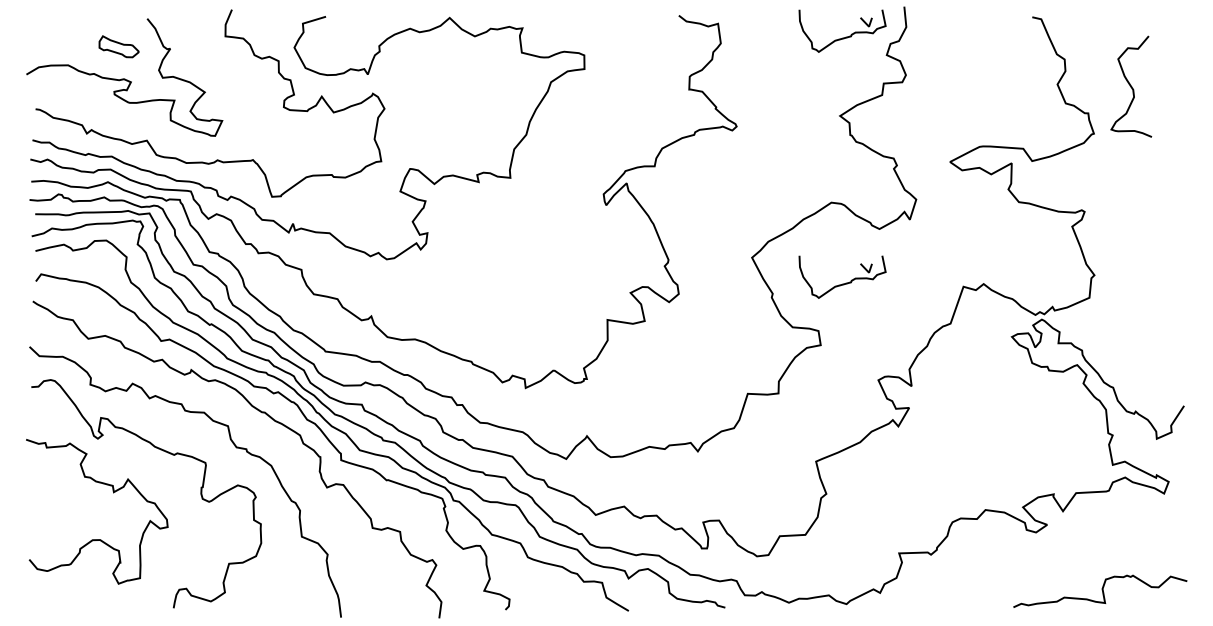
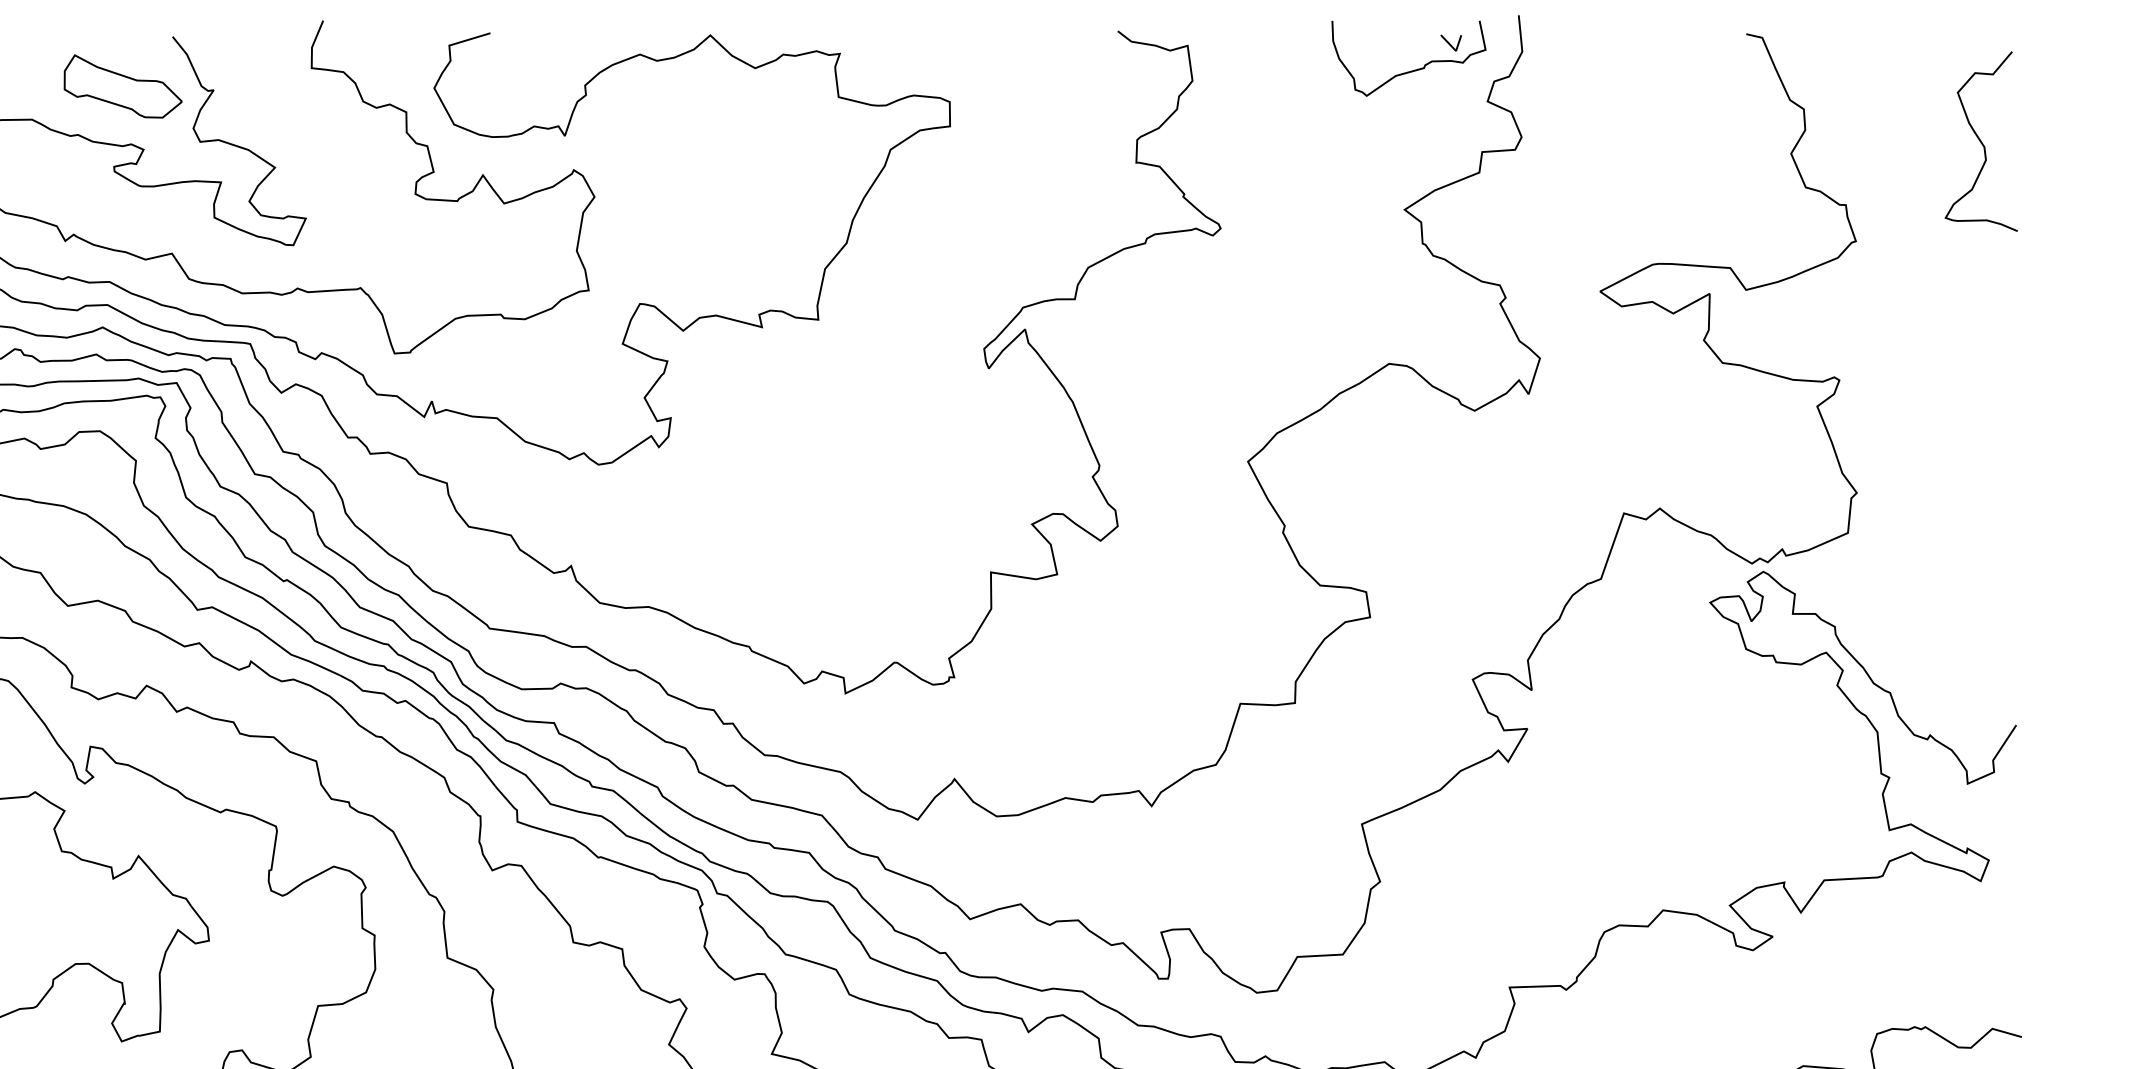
part: (118, 46) -> (121, 86), size x1.67
curve: (1131, 86) -> (1981, 141), moved
part: (842, 283) -> (1408, 507), removed

